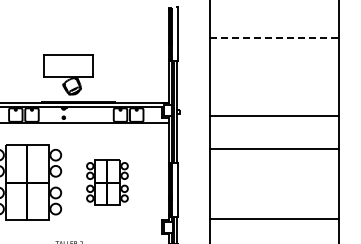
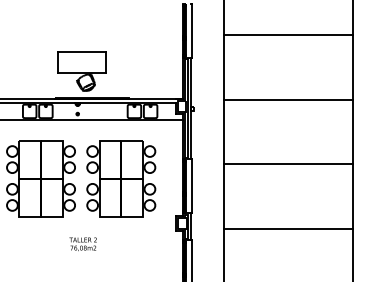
line: (274, 38) -> (288, 34), dashed -> solid
line: (274, 116) -> (288, 99), moved
line: (274, 149) -> (288, 164), moved
part: (107, 182) -> (121, 178), size x1.67
line: (274, 219) -> (288, 229), moved

